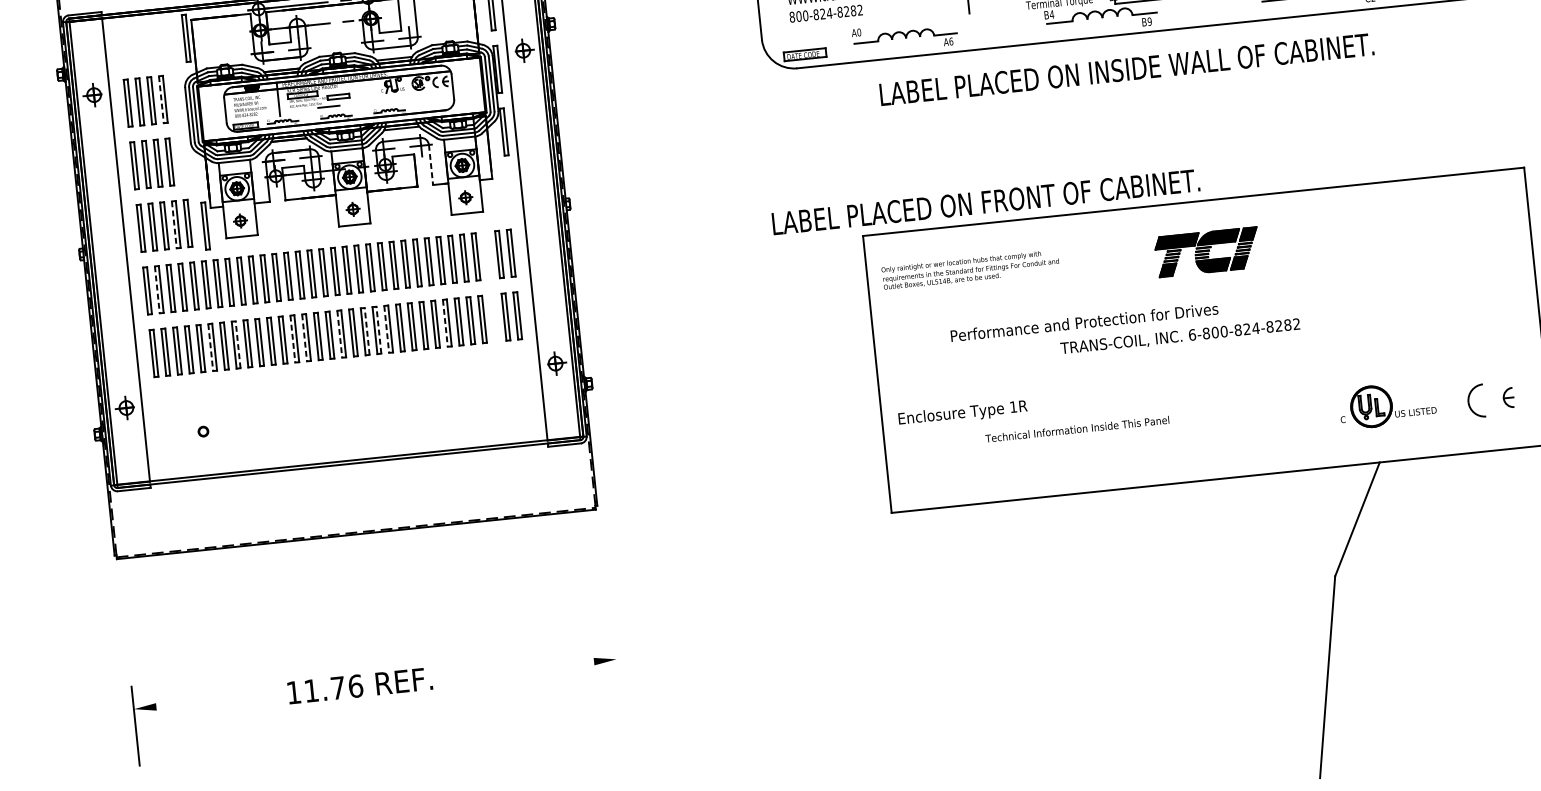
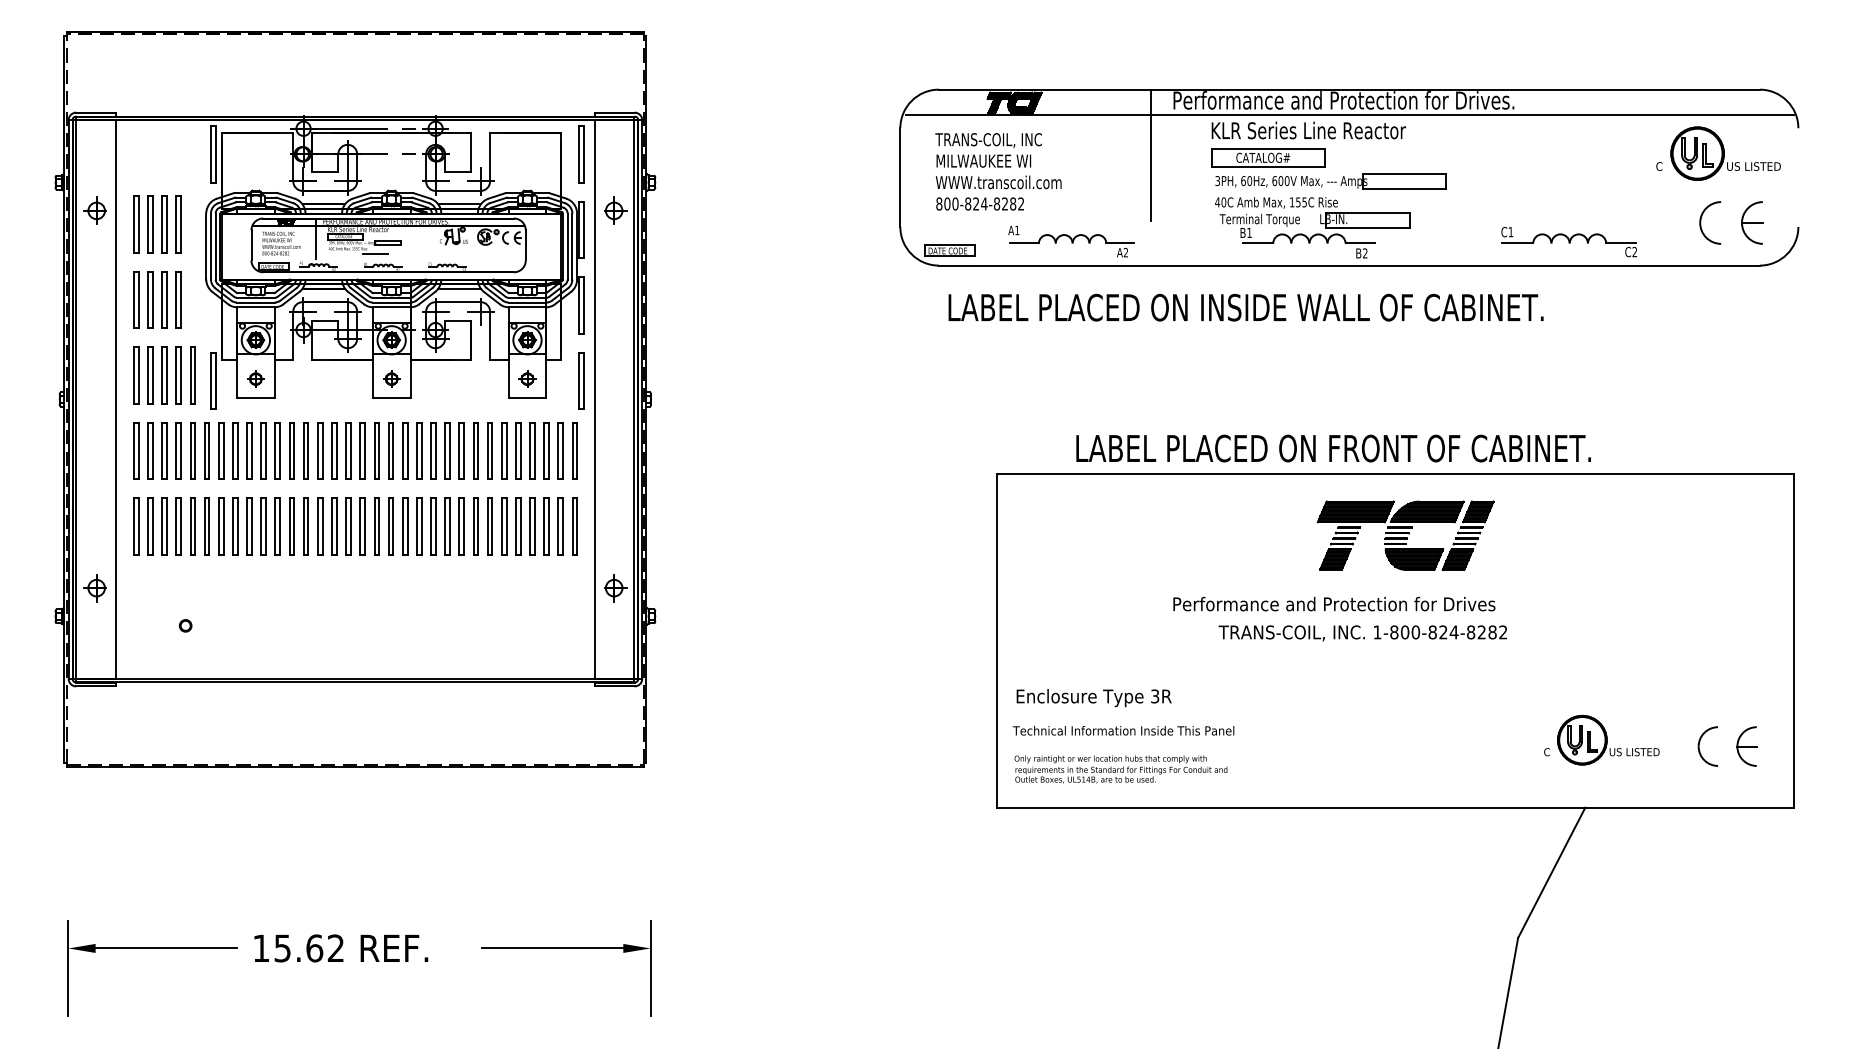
text: (1051, 14) -> (1249, 232), B4 -> B1
text: (1149, 21) -> (1364, 253), B9 -> B2
text: (859, 32) -> (1017, 230), A0 -> A1
text: (950, 41) -> (1125, 252), A6 -> A2
text: (1126, 69) -> (1245, 307), moved
line: (161, 100) -> (176, 225), dashed -> solid
line: (431, 165) -> (490, 336), dashed -> solid
part: (510, 194) -> (581, 380), added
text: (985, 202) -> (1333, 448), moved
line: (174, 225) -> (176, 376), dashed -> solid
part: (1207, 252) -> (1405, 535), size x1.43
part: (487, 255) -> (546, 450), added
text: (970, 269) -> (1120, 769), moved
line: (157, 290) -> (148, 451), dashed -> solid
part: (494, 318) -> (546, 526), added
text: (1084, 321) -> (1334, 603), moved
line: (445, 323) -> (487, 526), dashed -> solid
line: (378, 329) -> (407, 525), dashed -> solid
line: (386, 329) -> (416, 526), dashed -> solid
line: (367, 330) -> (393, 525), dashed -> solid
line: (339, 334) -> (360, 526), dashed -> solid
text: (1192, 335) -> (1377, 632), 6-800-824-8282 -> 1-800-824-8282
line: (304, 337) -> (317, 526), dashed -> solid
line: (292, 339) -> (303, 526), dashed -> solid
line: (237, 343) -> (237, 525), dashed -> solid
line: (210, 347) -> (204, 526), dashed -> solid
part: (1508, 397) -> (1746, 746), size x1.67
text: (1013, 407) -> (1155, 696), 1R -> 3R
text: (1077, 429) -> (1123, 730), moved
line: (535, 667) -> (552, 948), added
line: (618, 675) -> (650, 968), added
text: (333, 688) -> (309, 948), 11.76 -> 15.62
line: (215, 700) -> (166, 948), added

